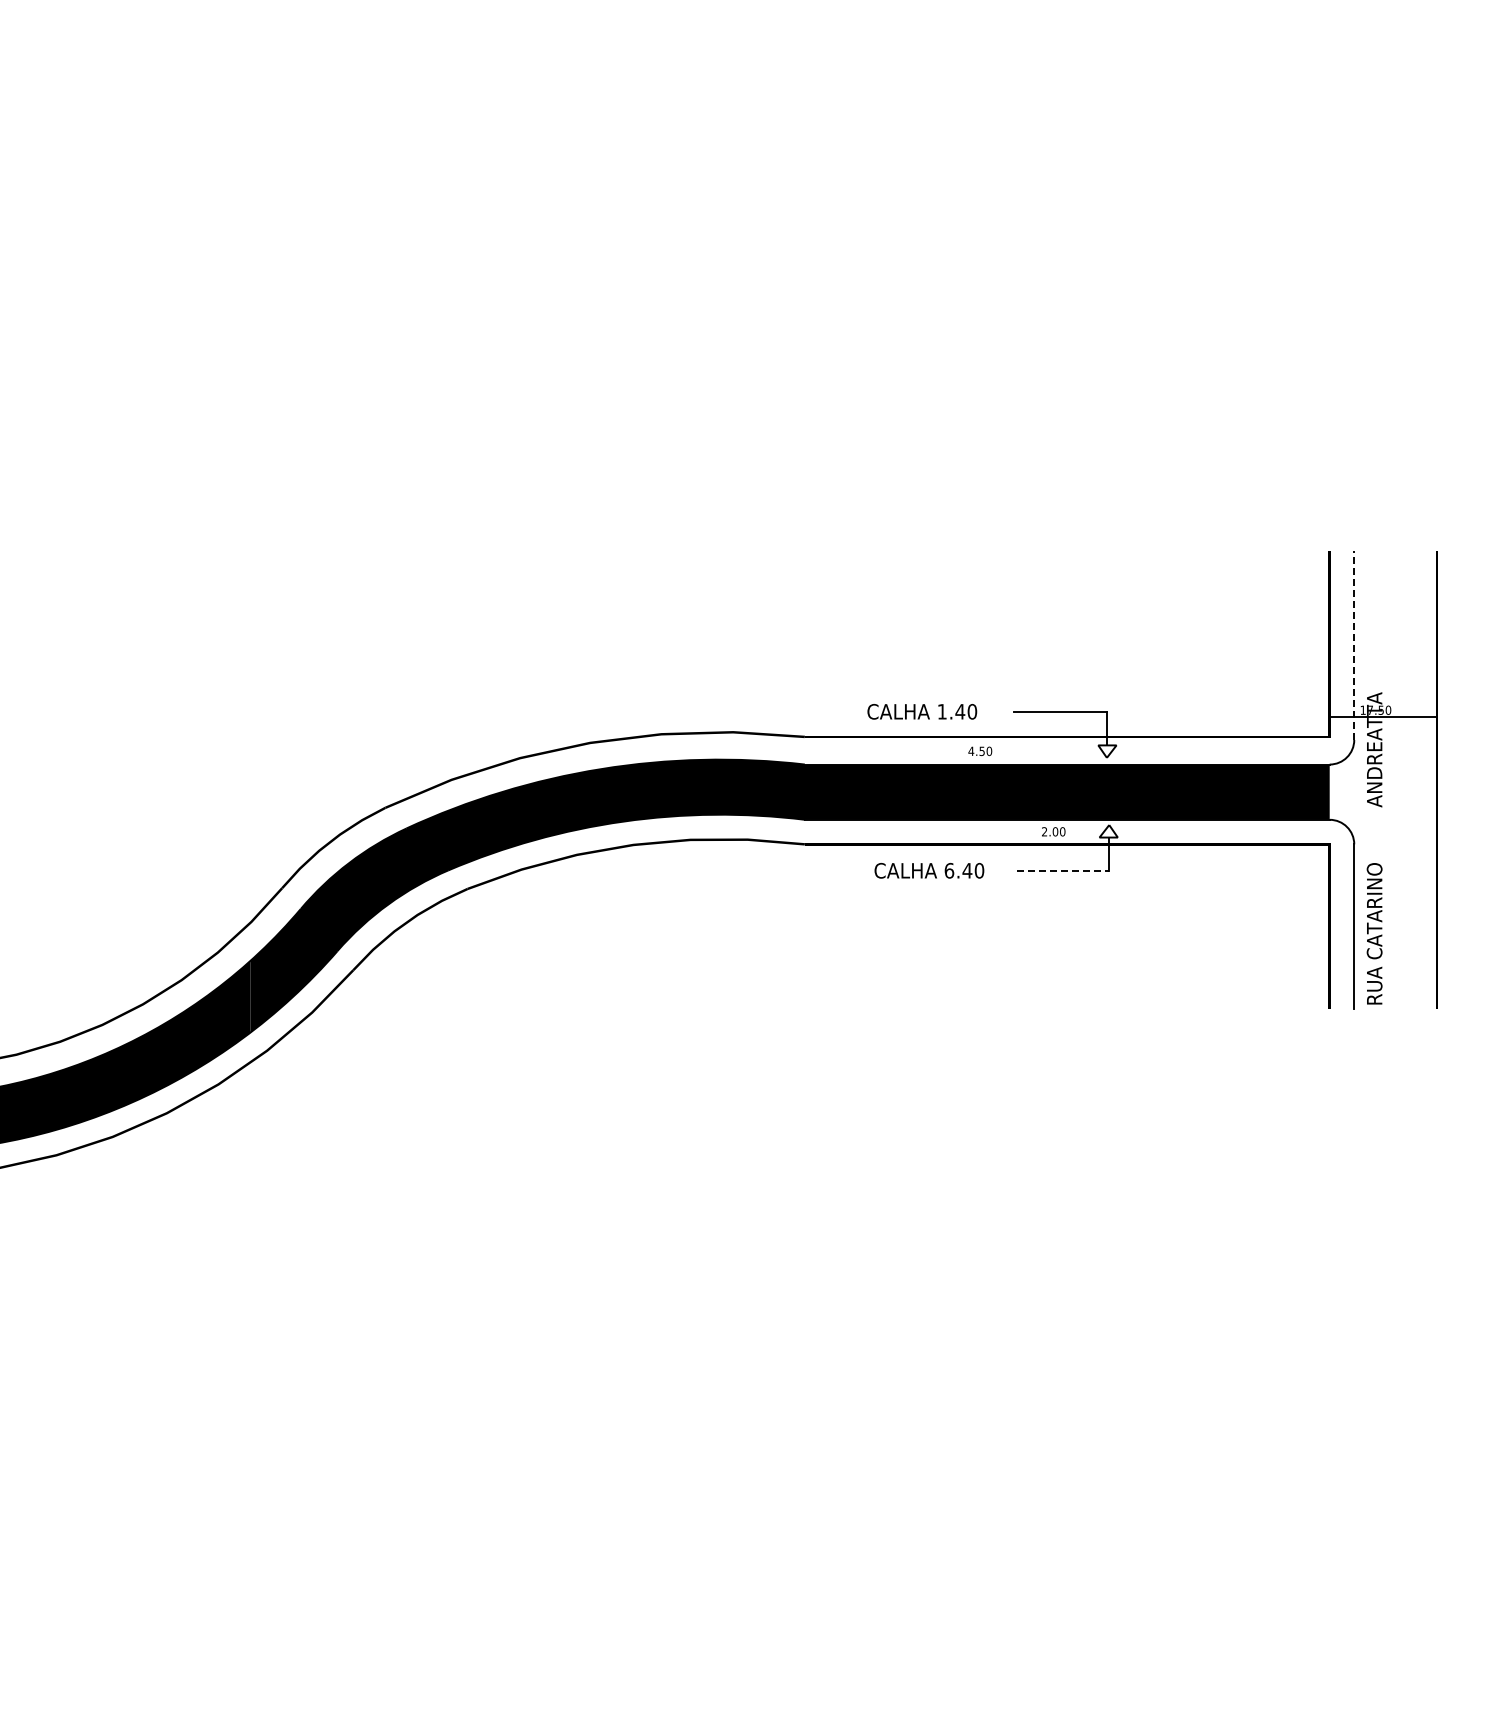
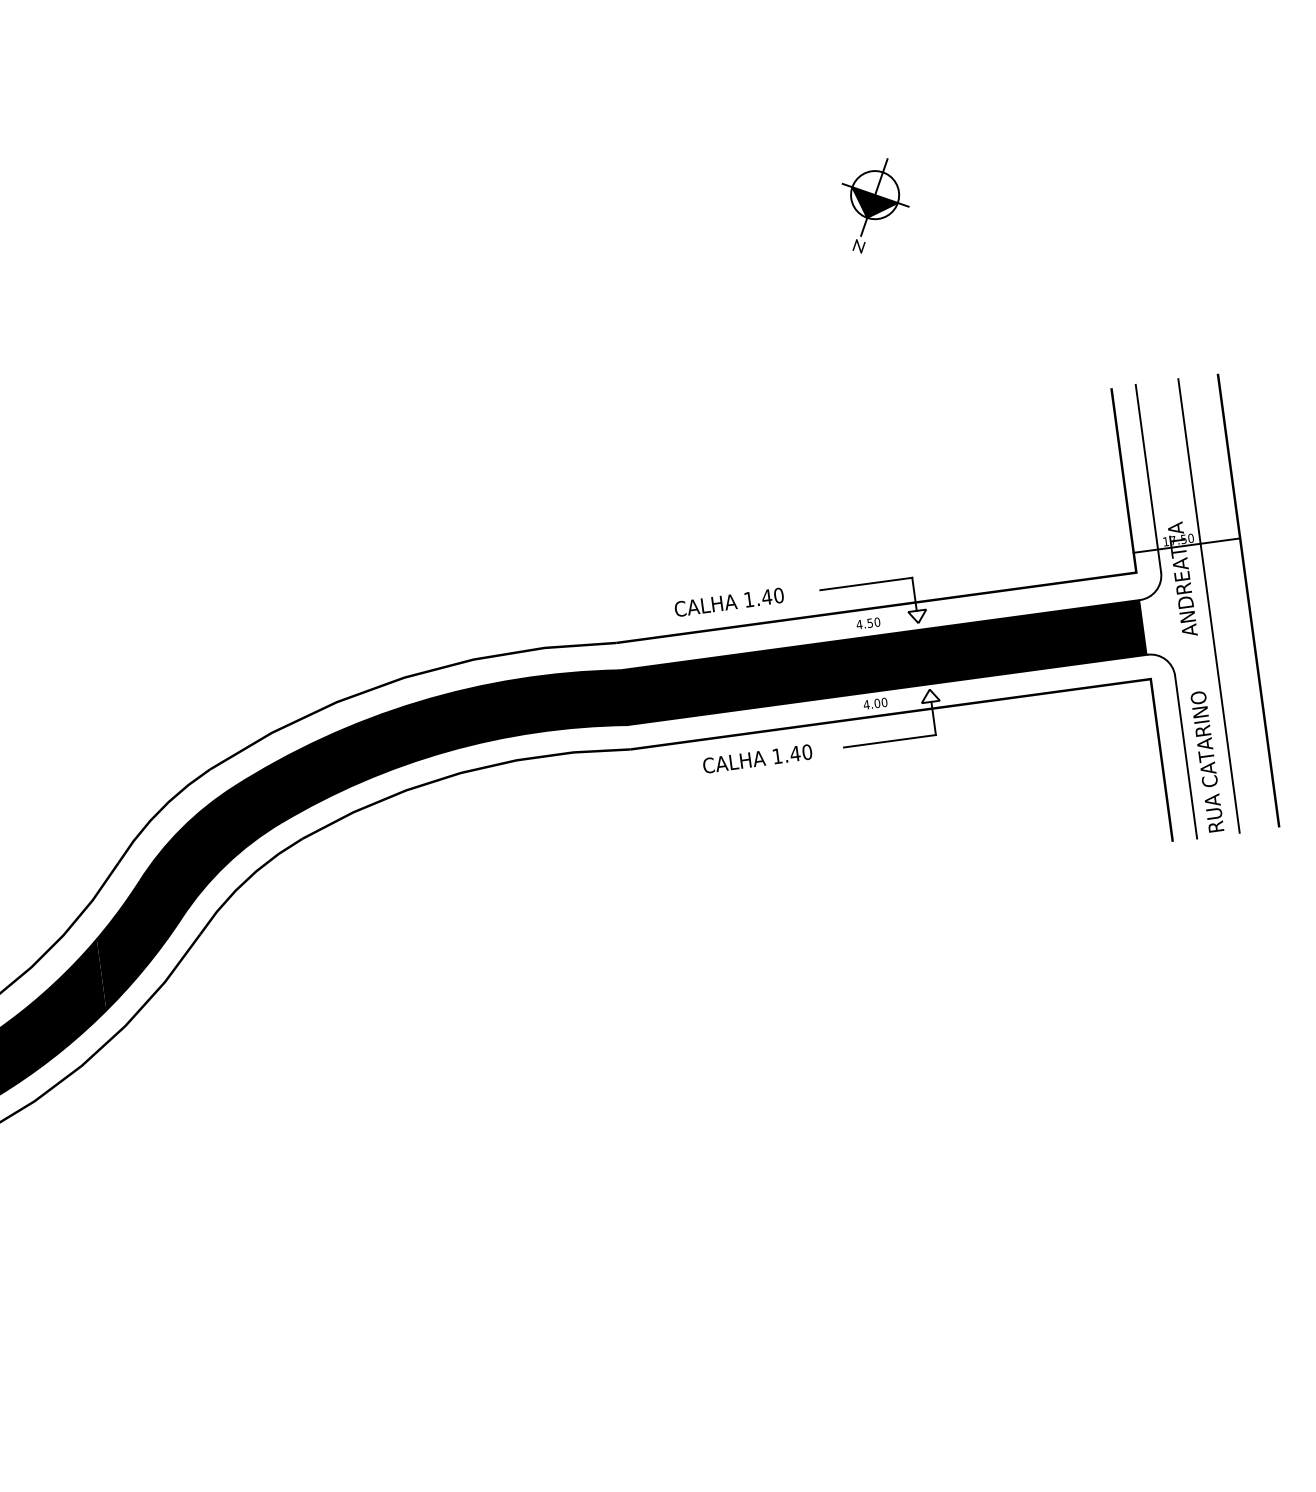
part: (1121, 337) -> (876, 204), added
line: (1354, 645) -> (1148, 478), dashed -> solid
text: (980, 751) -> (868, 623), moved
line: (1397, 779) -> (1209, 605), added
text: (1044, 831) -> (866, 704), 2.00 -> 4.00
text: (949, 870) -> (777, 755), 6.40 -> 1.40
line: (1063, 871) -> (890, 741), dashed -> solid

